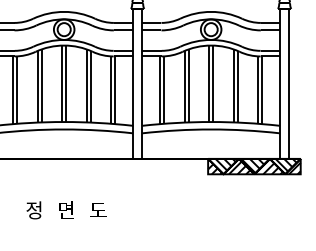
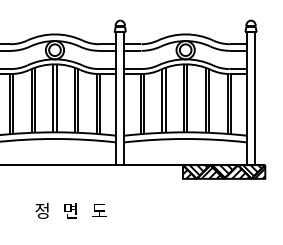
text: (65, 209) -> (70, 210), moved

